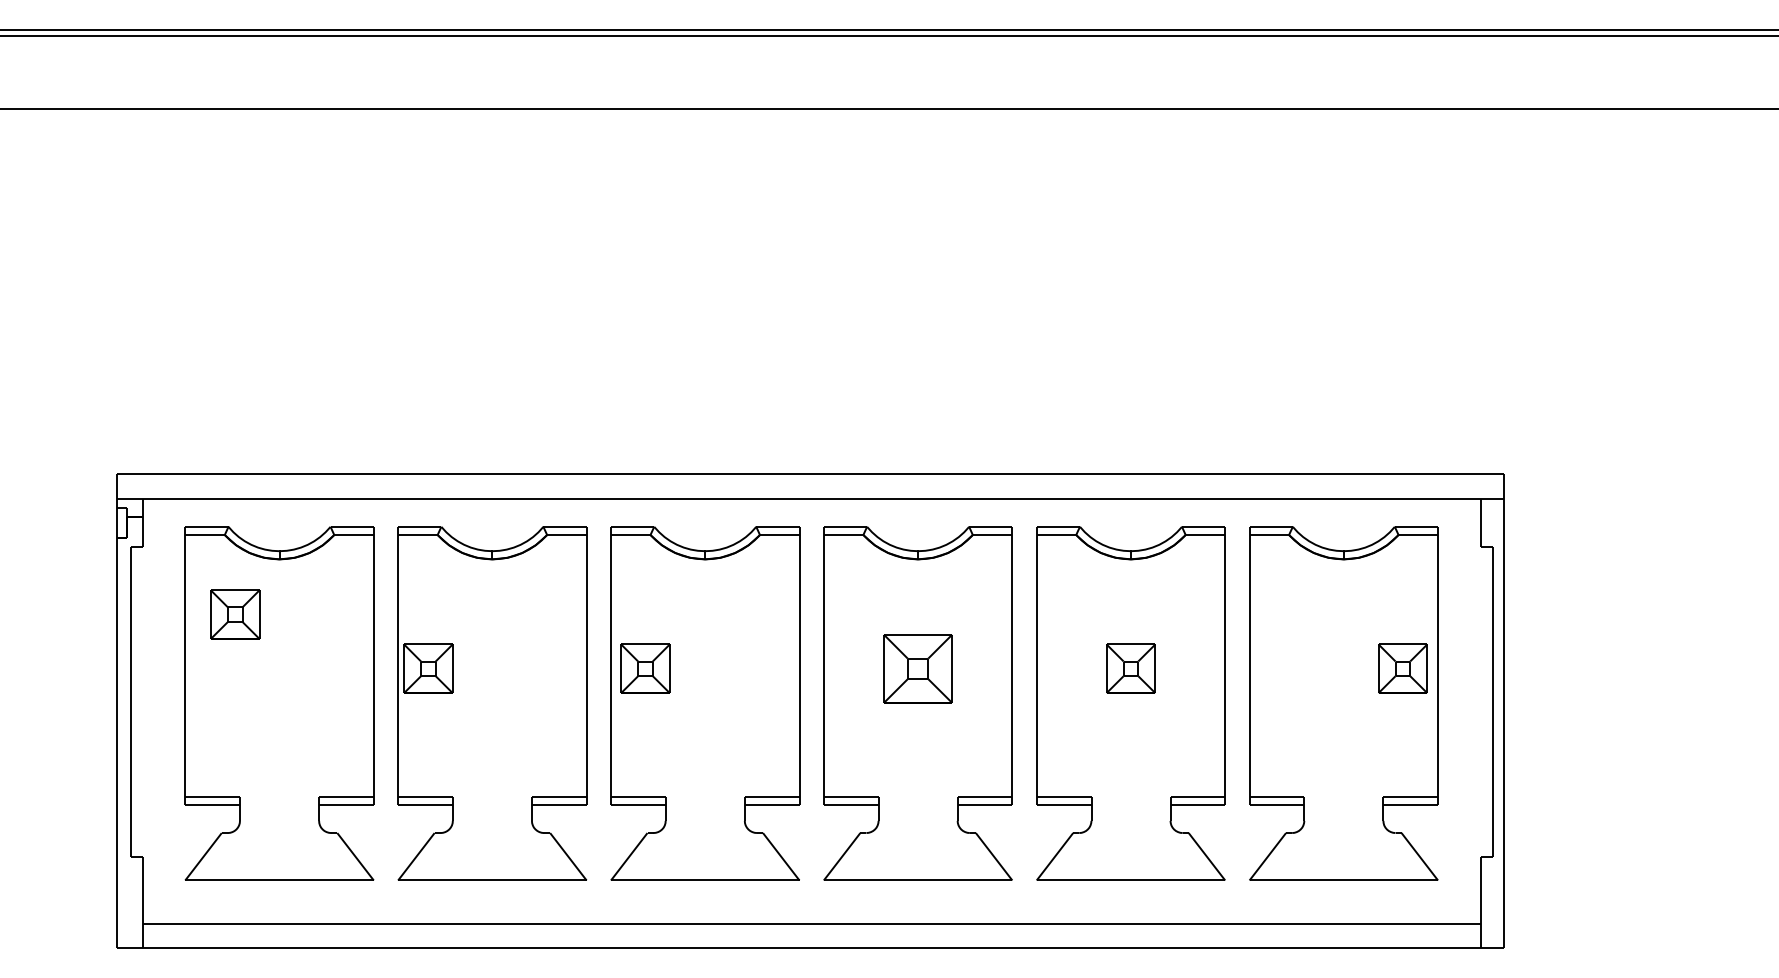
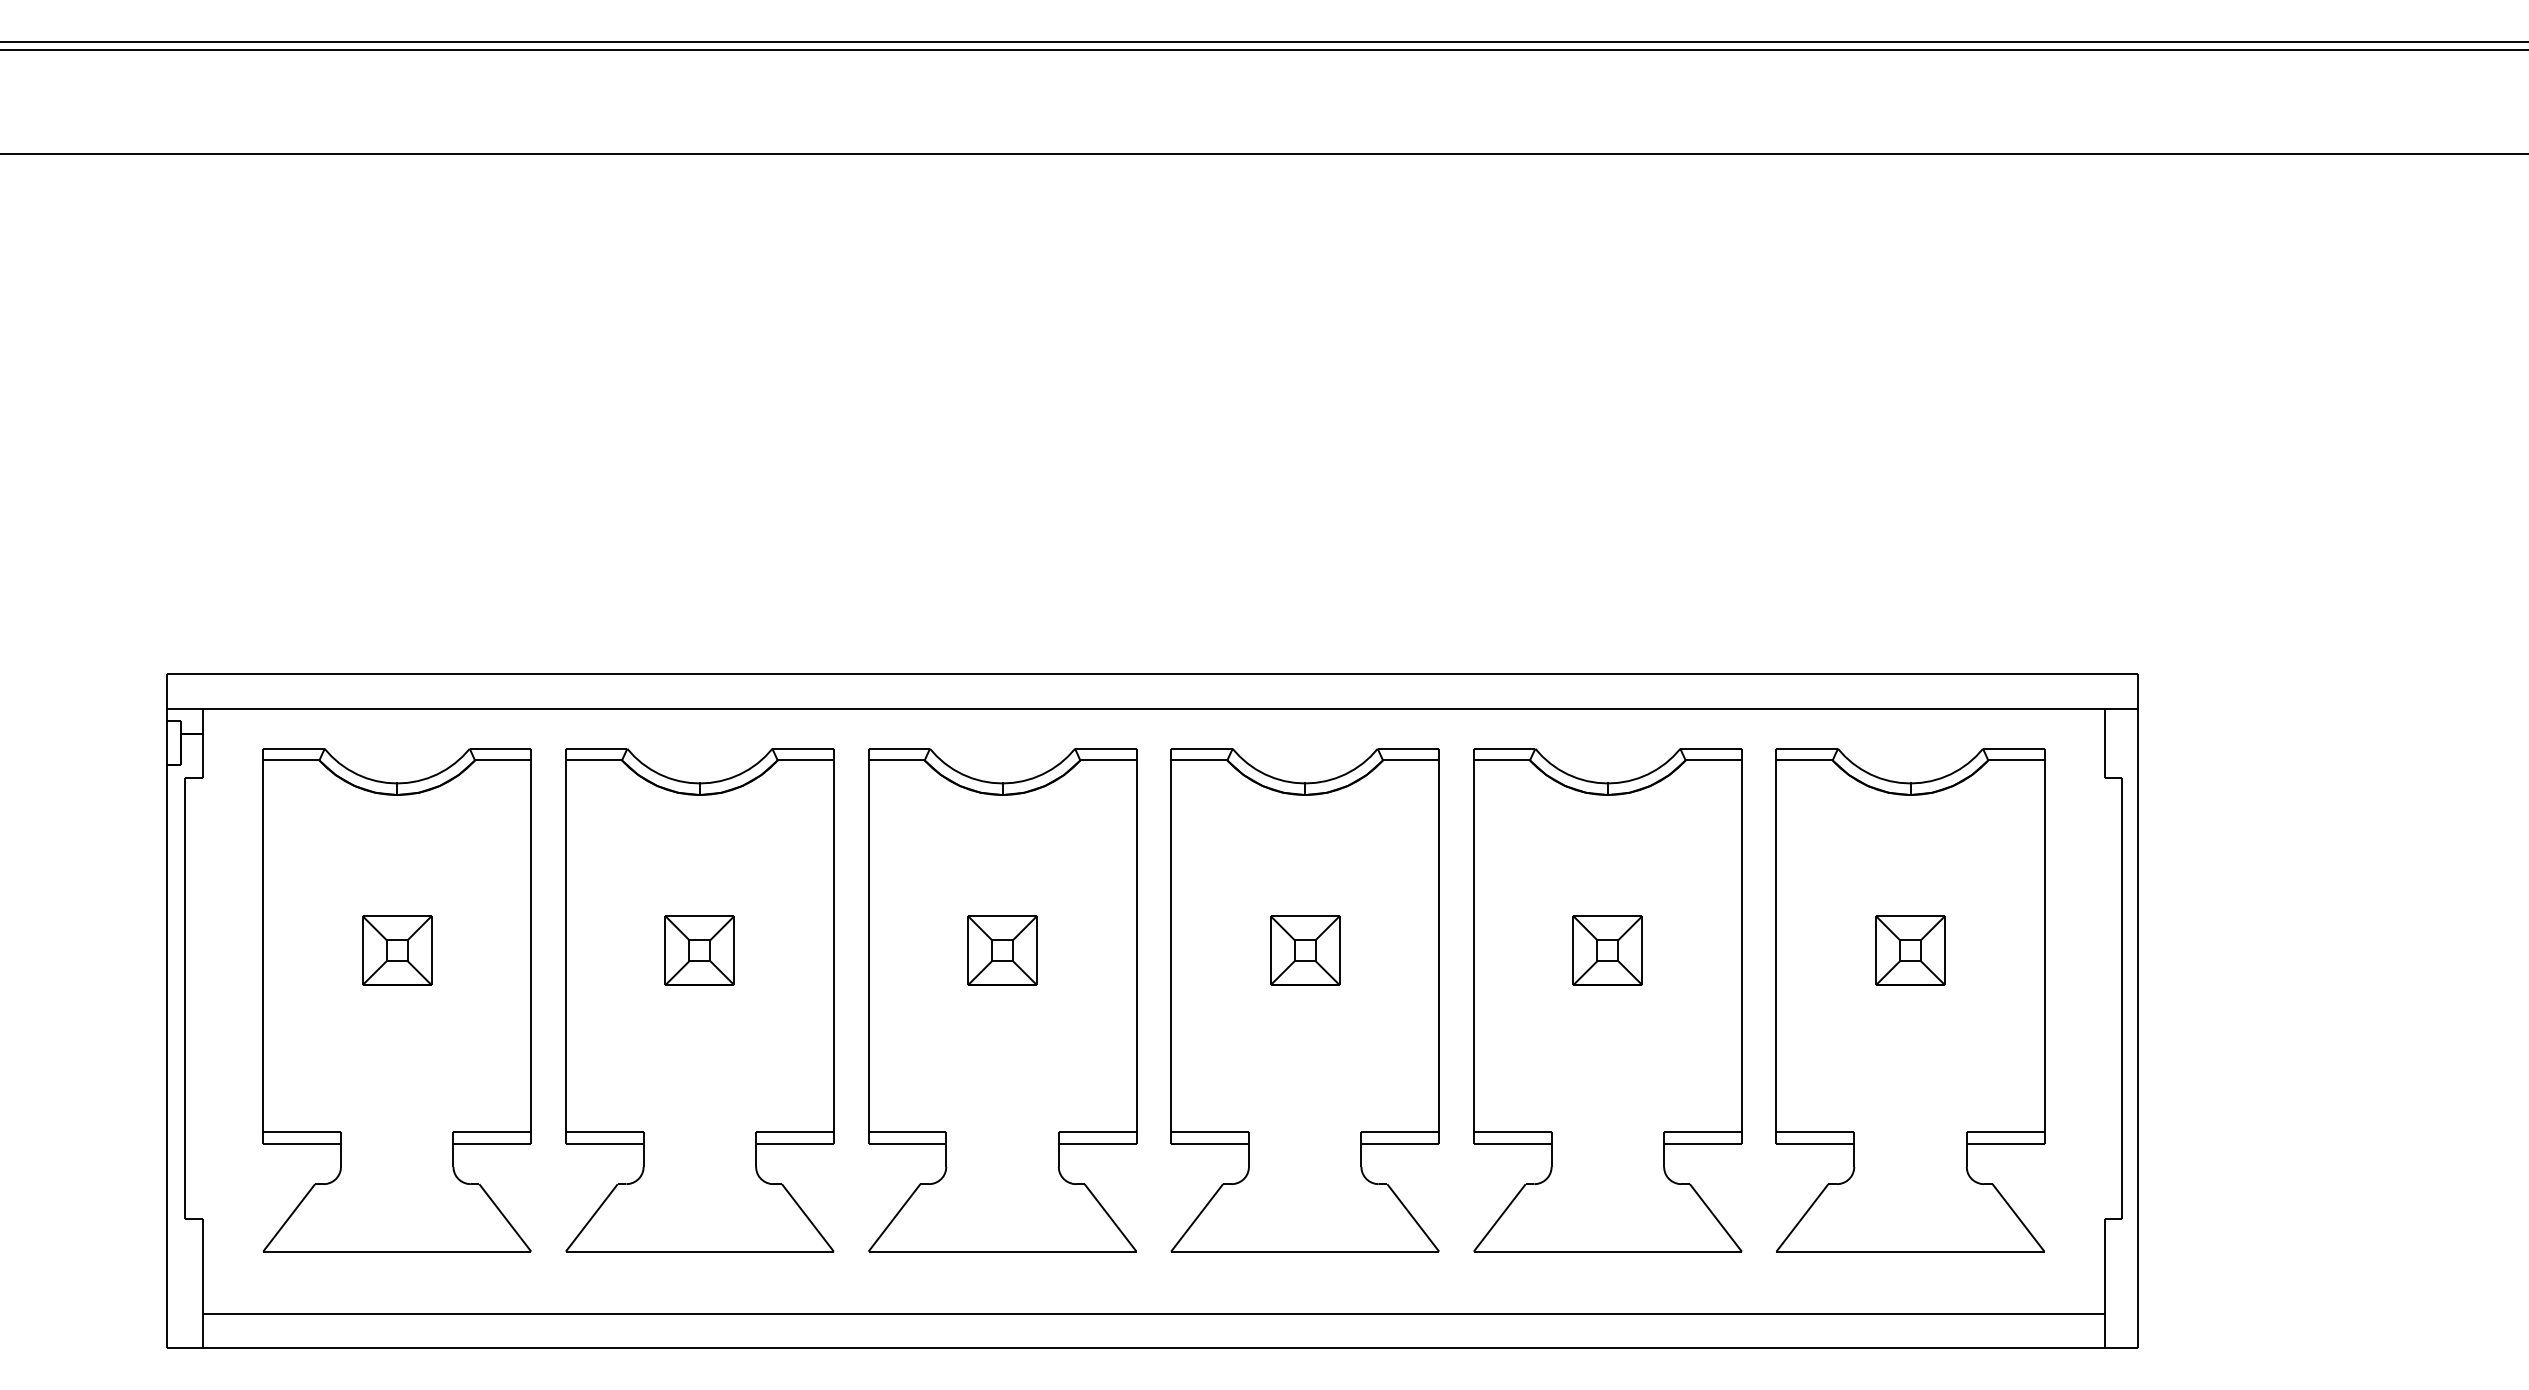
part: (235, 614) -> (397, 950), moved
part: (428, 668) -> (699, 950), moved
part: (645, 668) -> (1002, 950), moved
part: (918, 668) -> (1305, 950), size x0.71
part: (1402, 668) -> (1910, 950), moved

